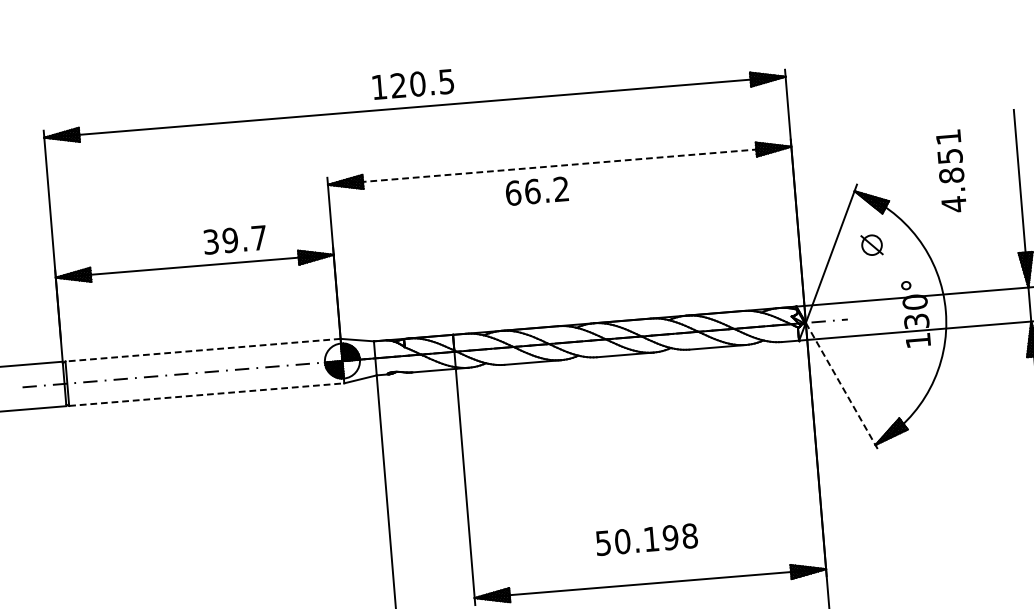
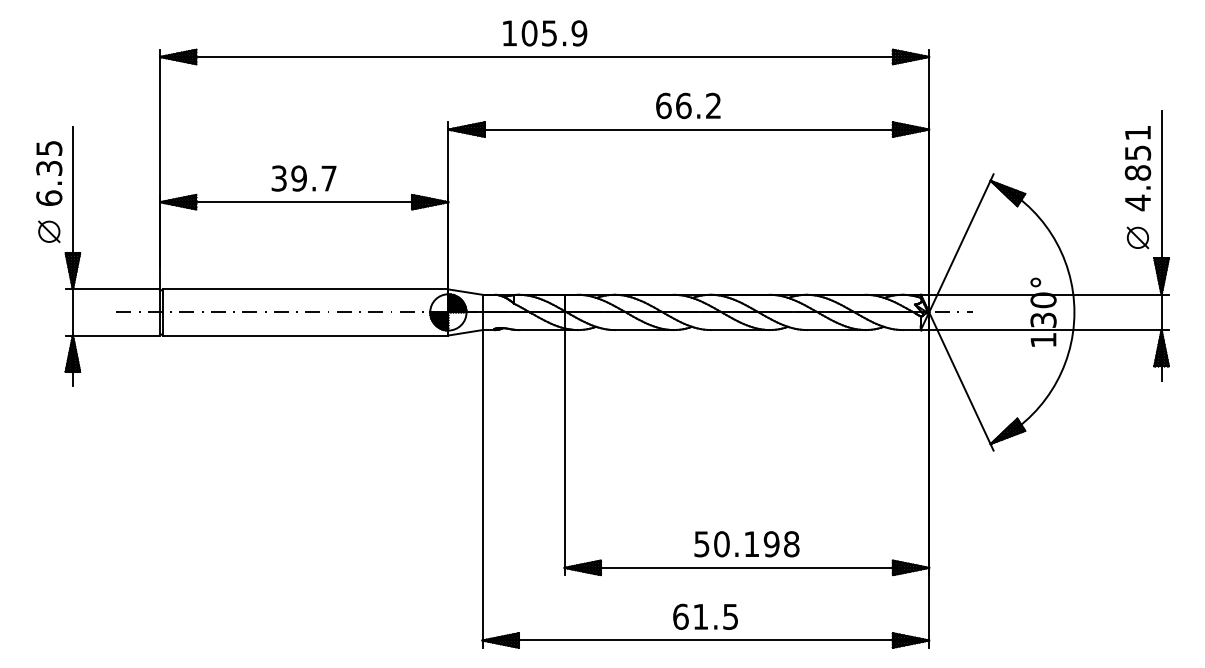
text: (422, 83) -> (554, 33), 120.5 -> 105.9
line: (560, 165) -> (689, 129), dashed -> solid
text: (950, 171) -> (1137, 168), moved
text: (537, 190) -> (688, 105), moved
text: (234, 239) -> (303, 178), moved
part: (871, 244) -> (1137, 237), moved
line: (202, 350) -> (305, 289), dashed -> solid
line: (842, 386) -> (961, 381), dashed -> solid
line: (206, 394) -> (305, 335), dashed -> solid
text: (646, 539) -> (746, 544), moved

